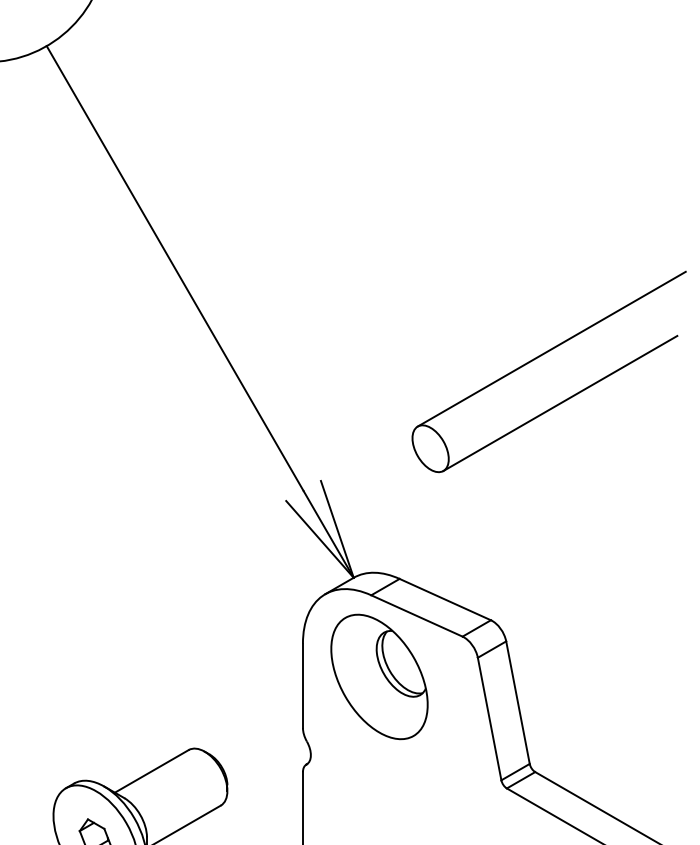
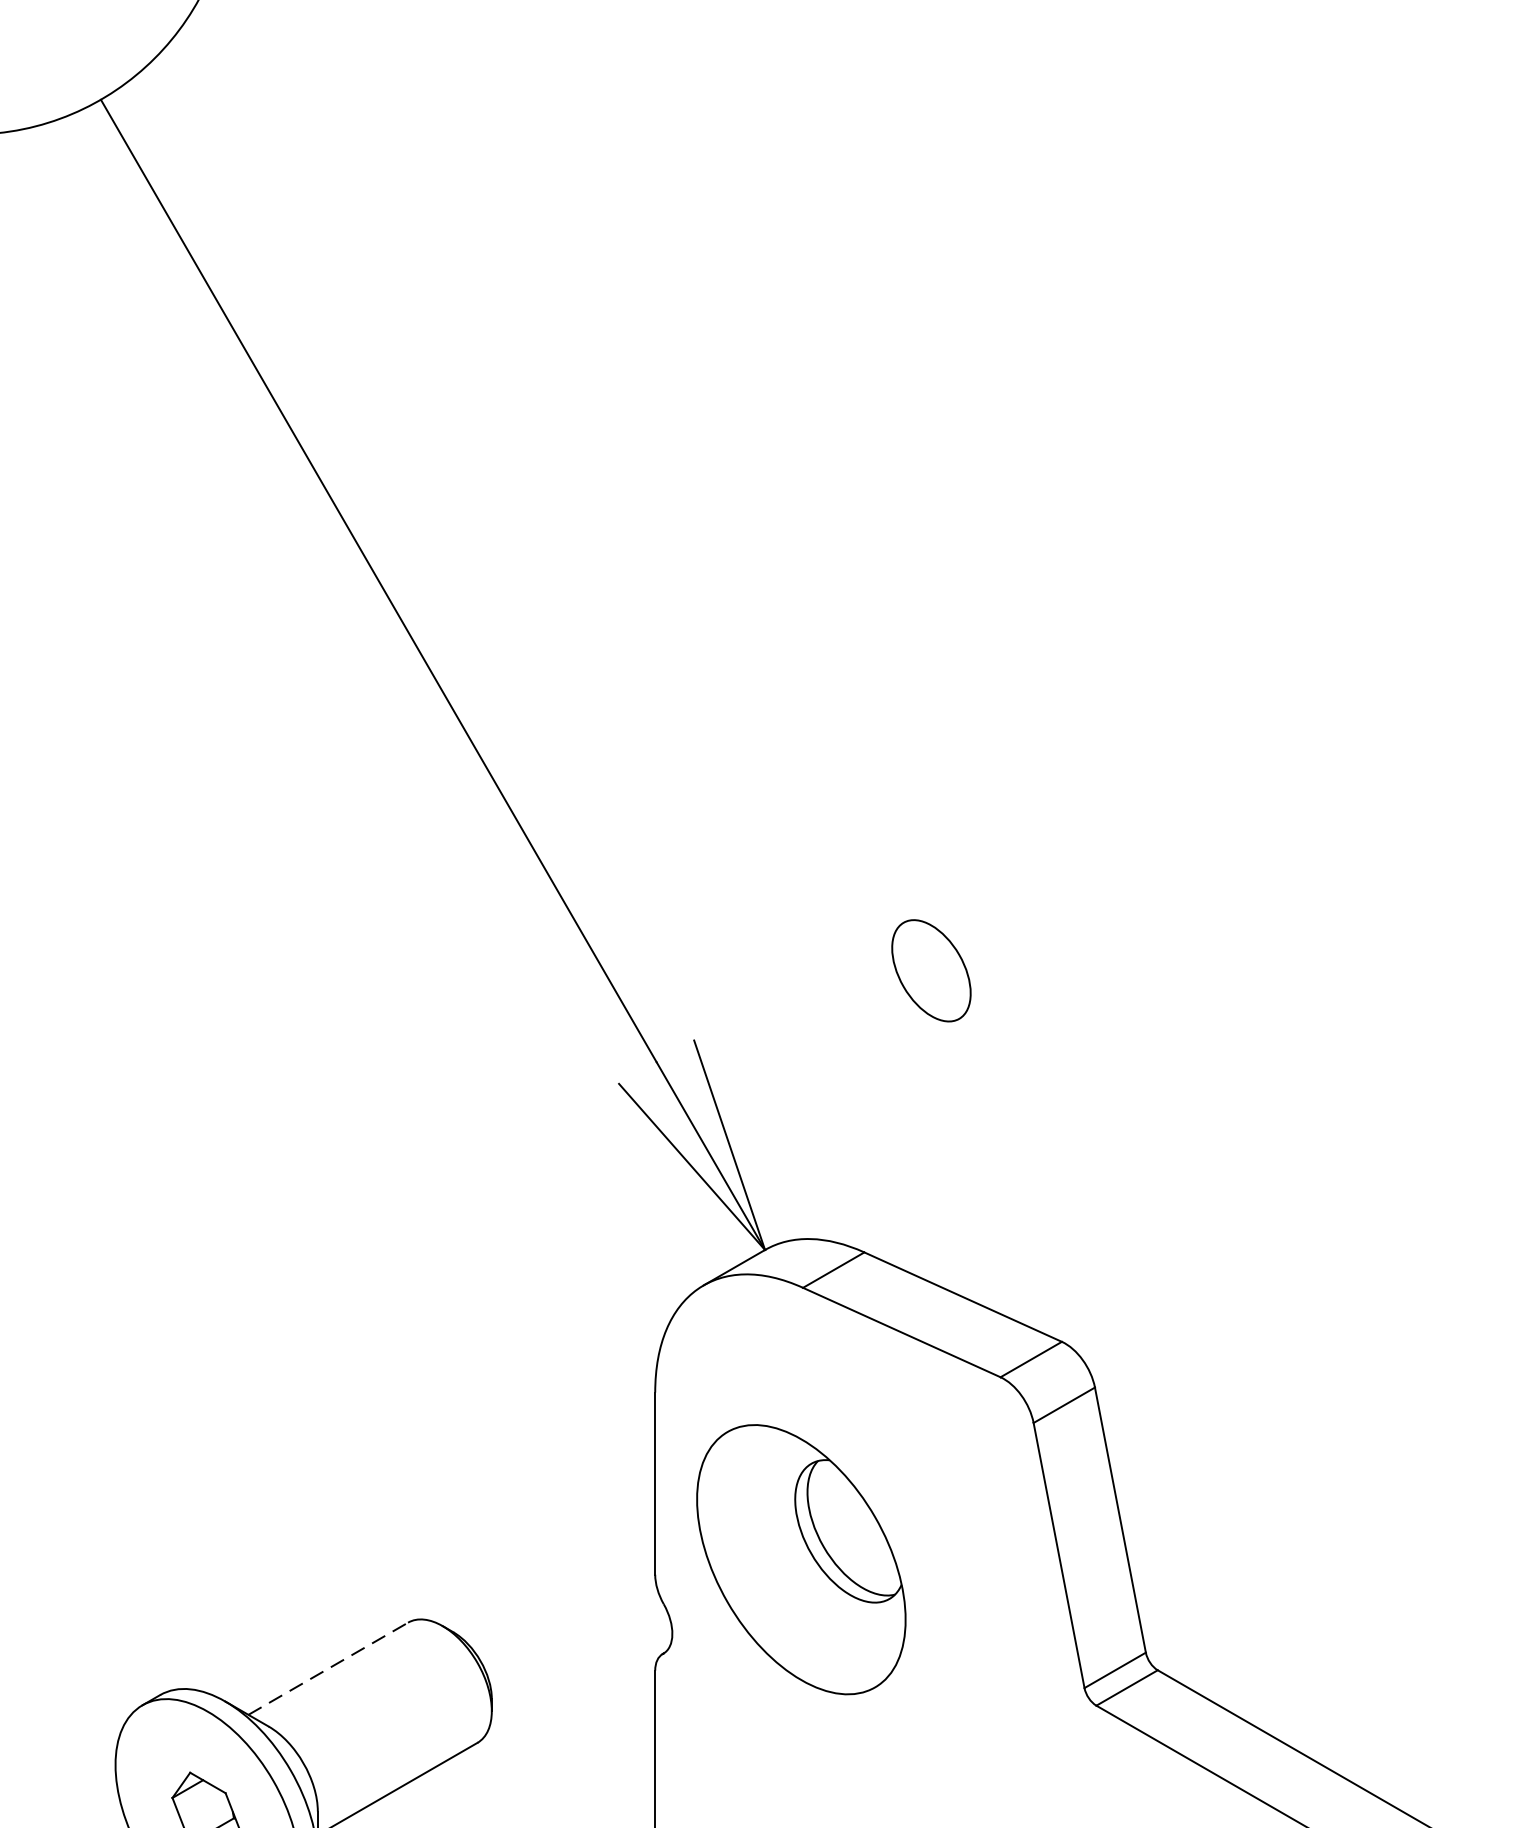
line: (551, 348) -> (1192, 753), removed
line: (560, 402) -> (1212, 870), removed
part: (379, 676) -> (801, 1558), moved
line: (151, 771) -> (327, 1669), solid -> dashed

